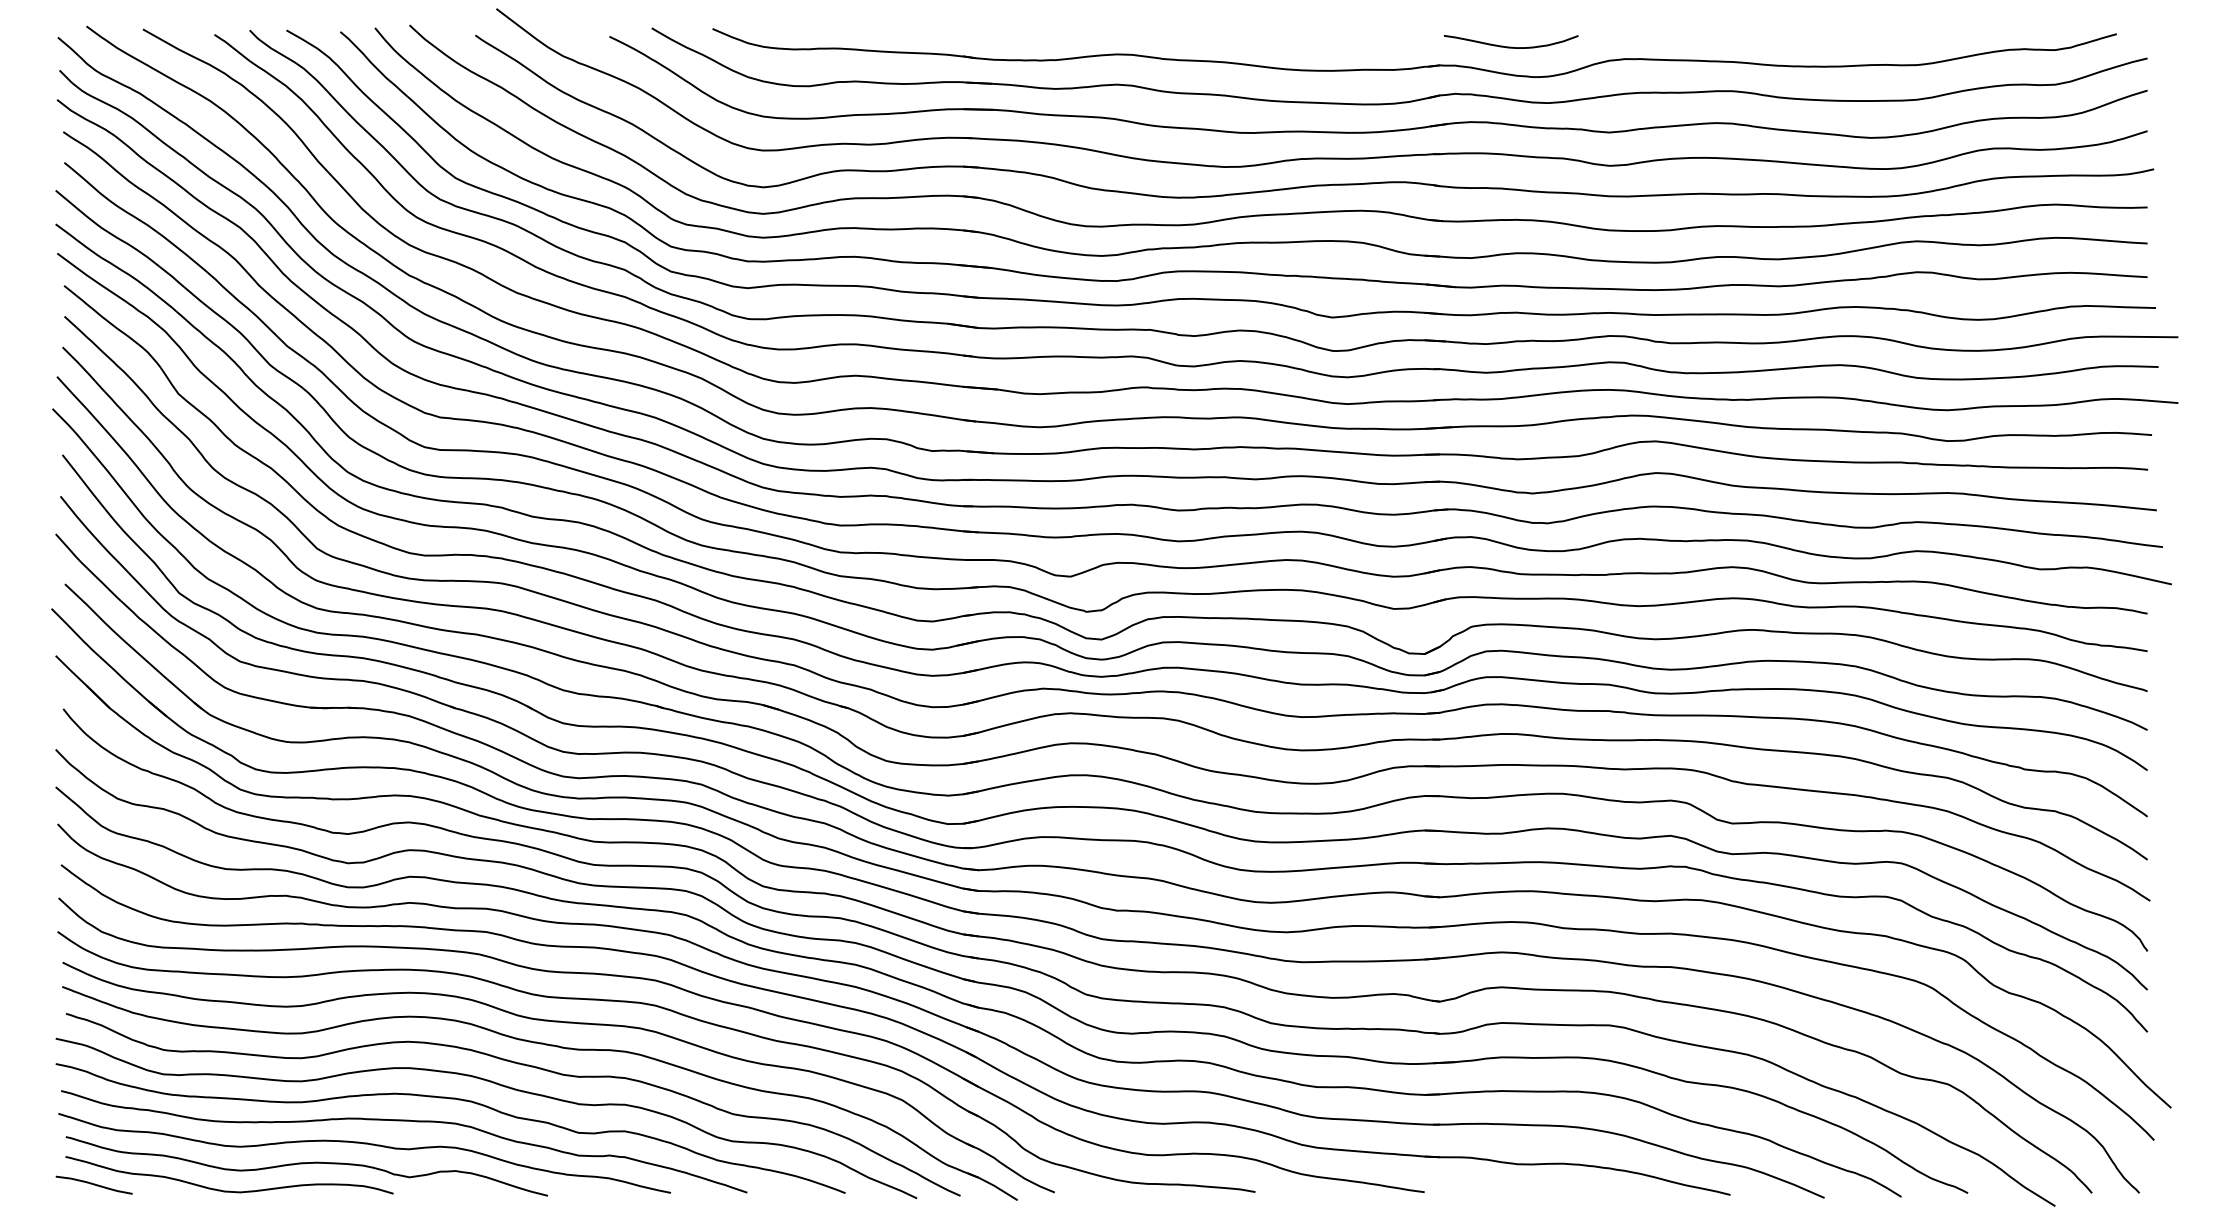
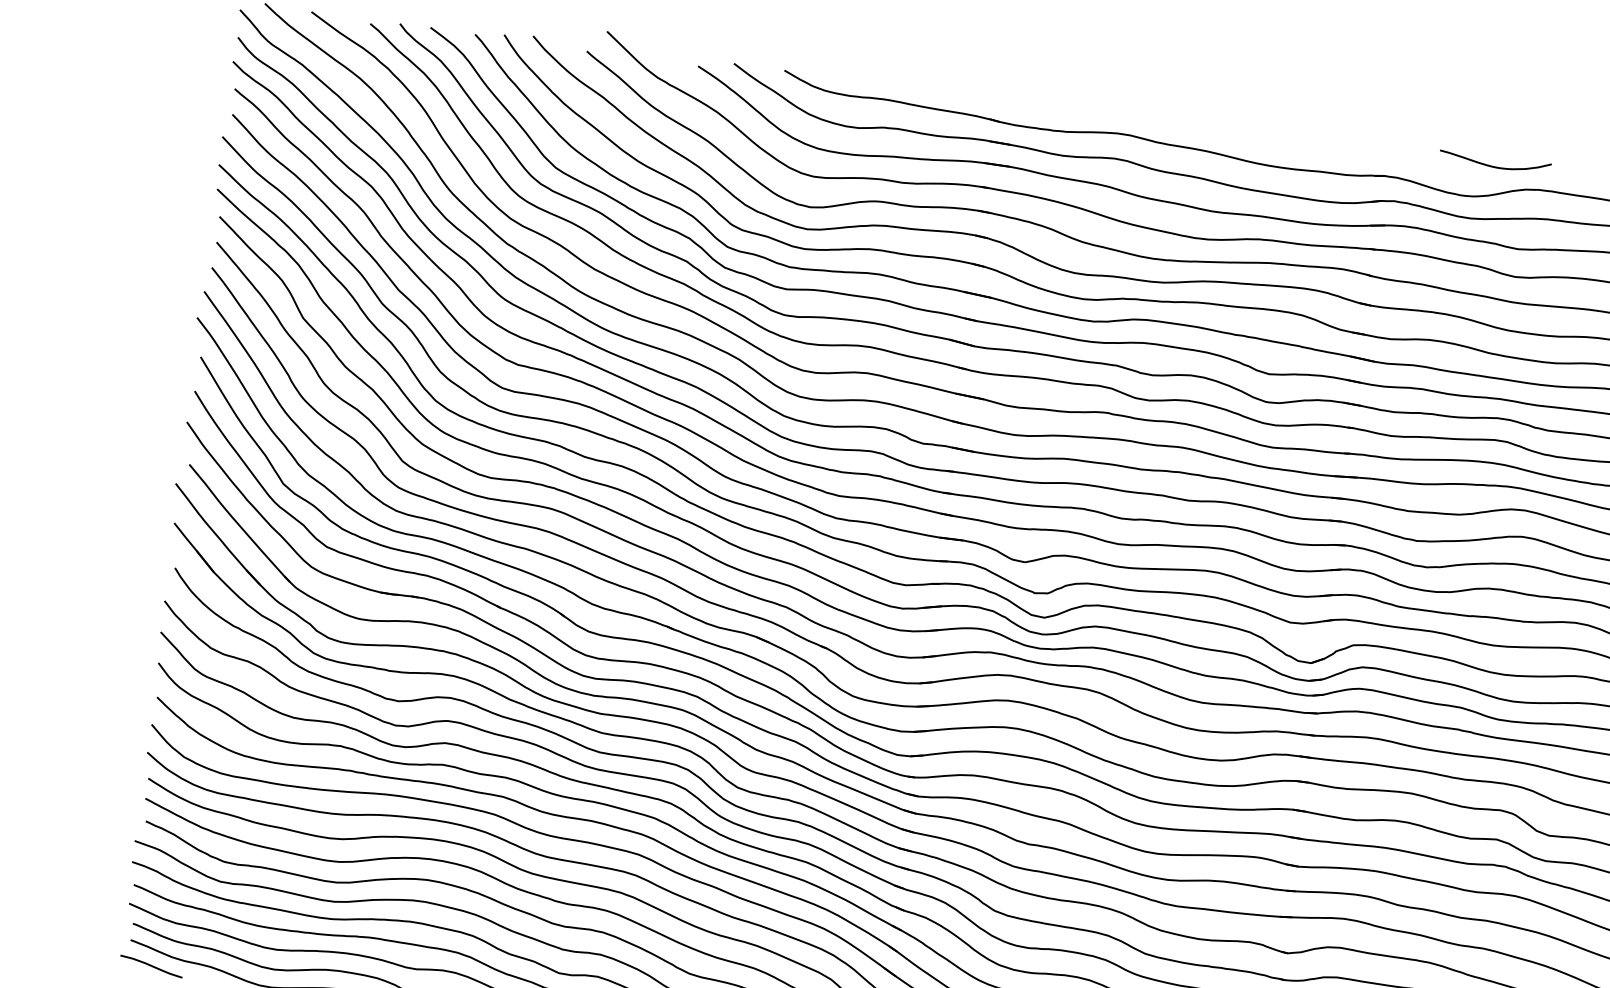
curve: (1510, 46) -> (1494, 166), moved

